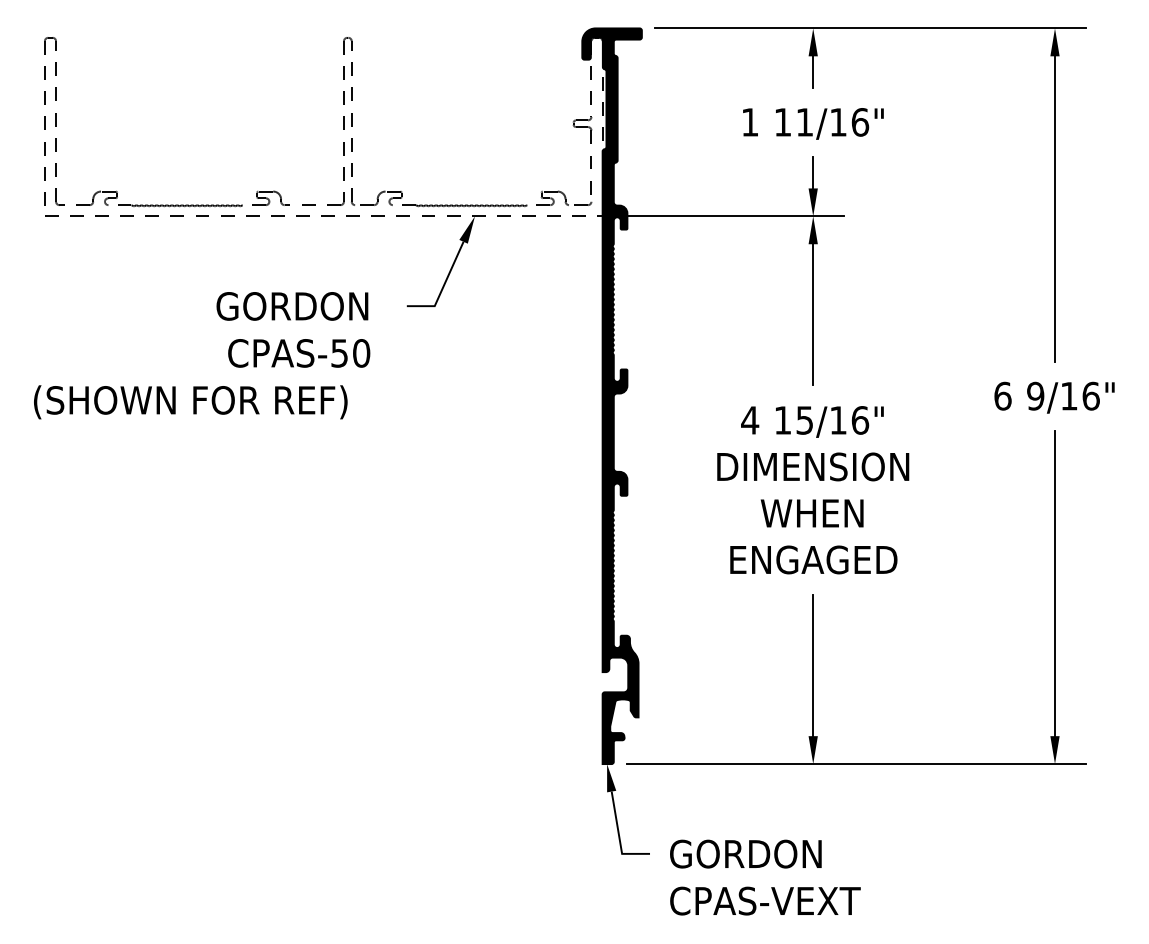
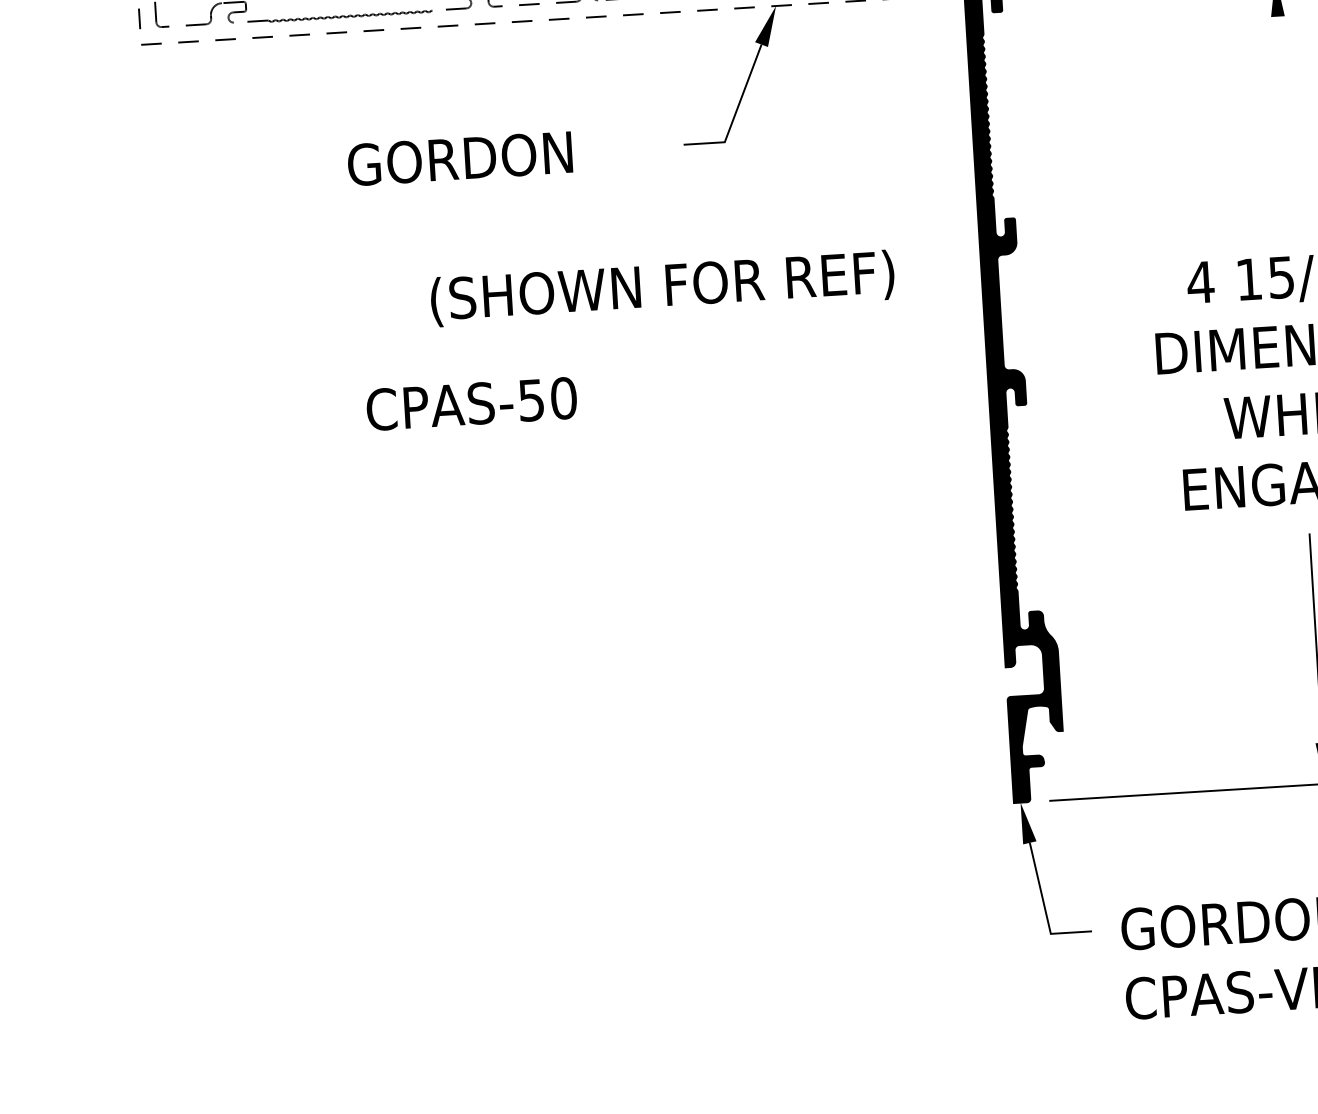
text: (292, 306) -> (460, 158), moved
line: (813, 314) -> (1284, 120), removed
text: (299, 353) -> (472, 404), moved
text: (190, 402) -> (662, 288), moved

